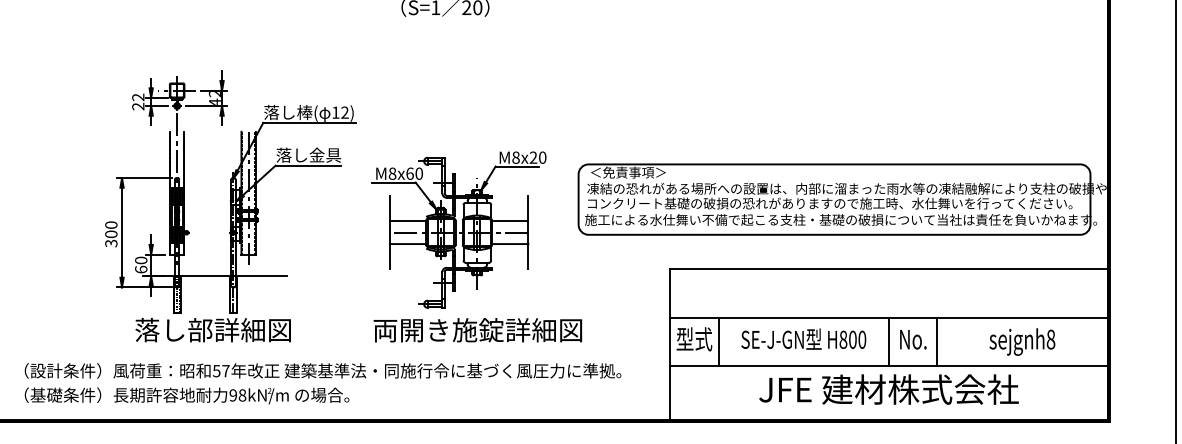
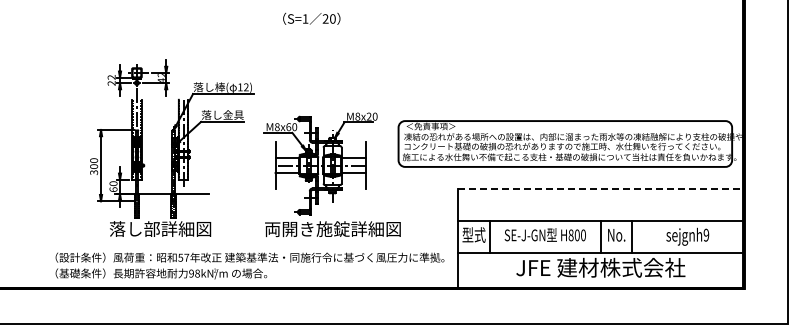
line: (888, 269) -> (600, 189), solid -> dashed
text: (1051, 340) -> (706, 235), sejgnh8 -> sejgnh9
text: (322, 382) -> (249, 265), moved

